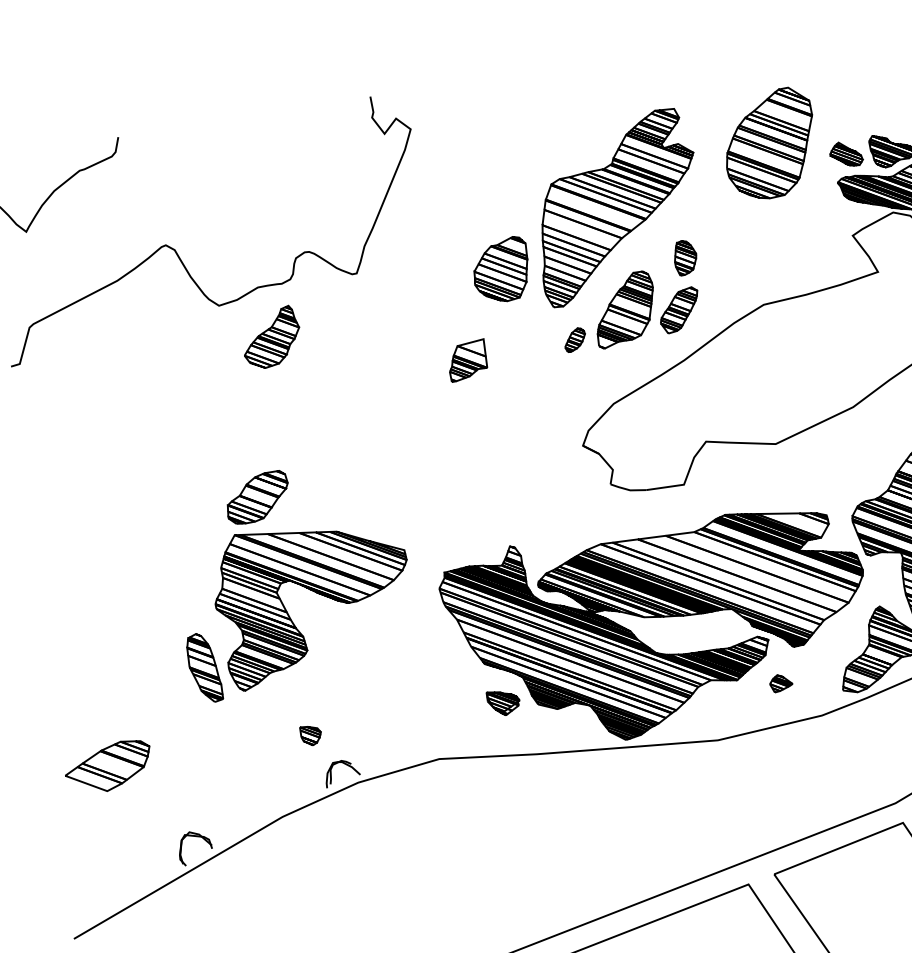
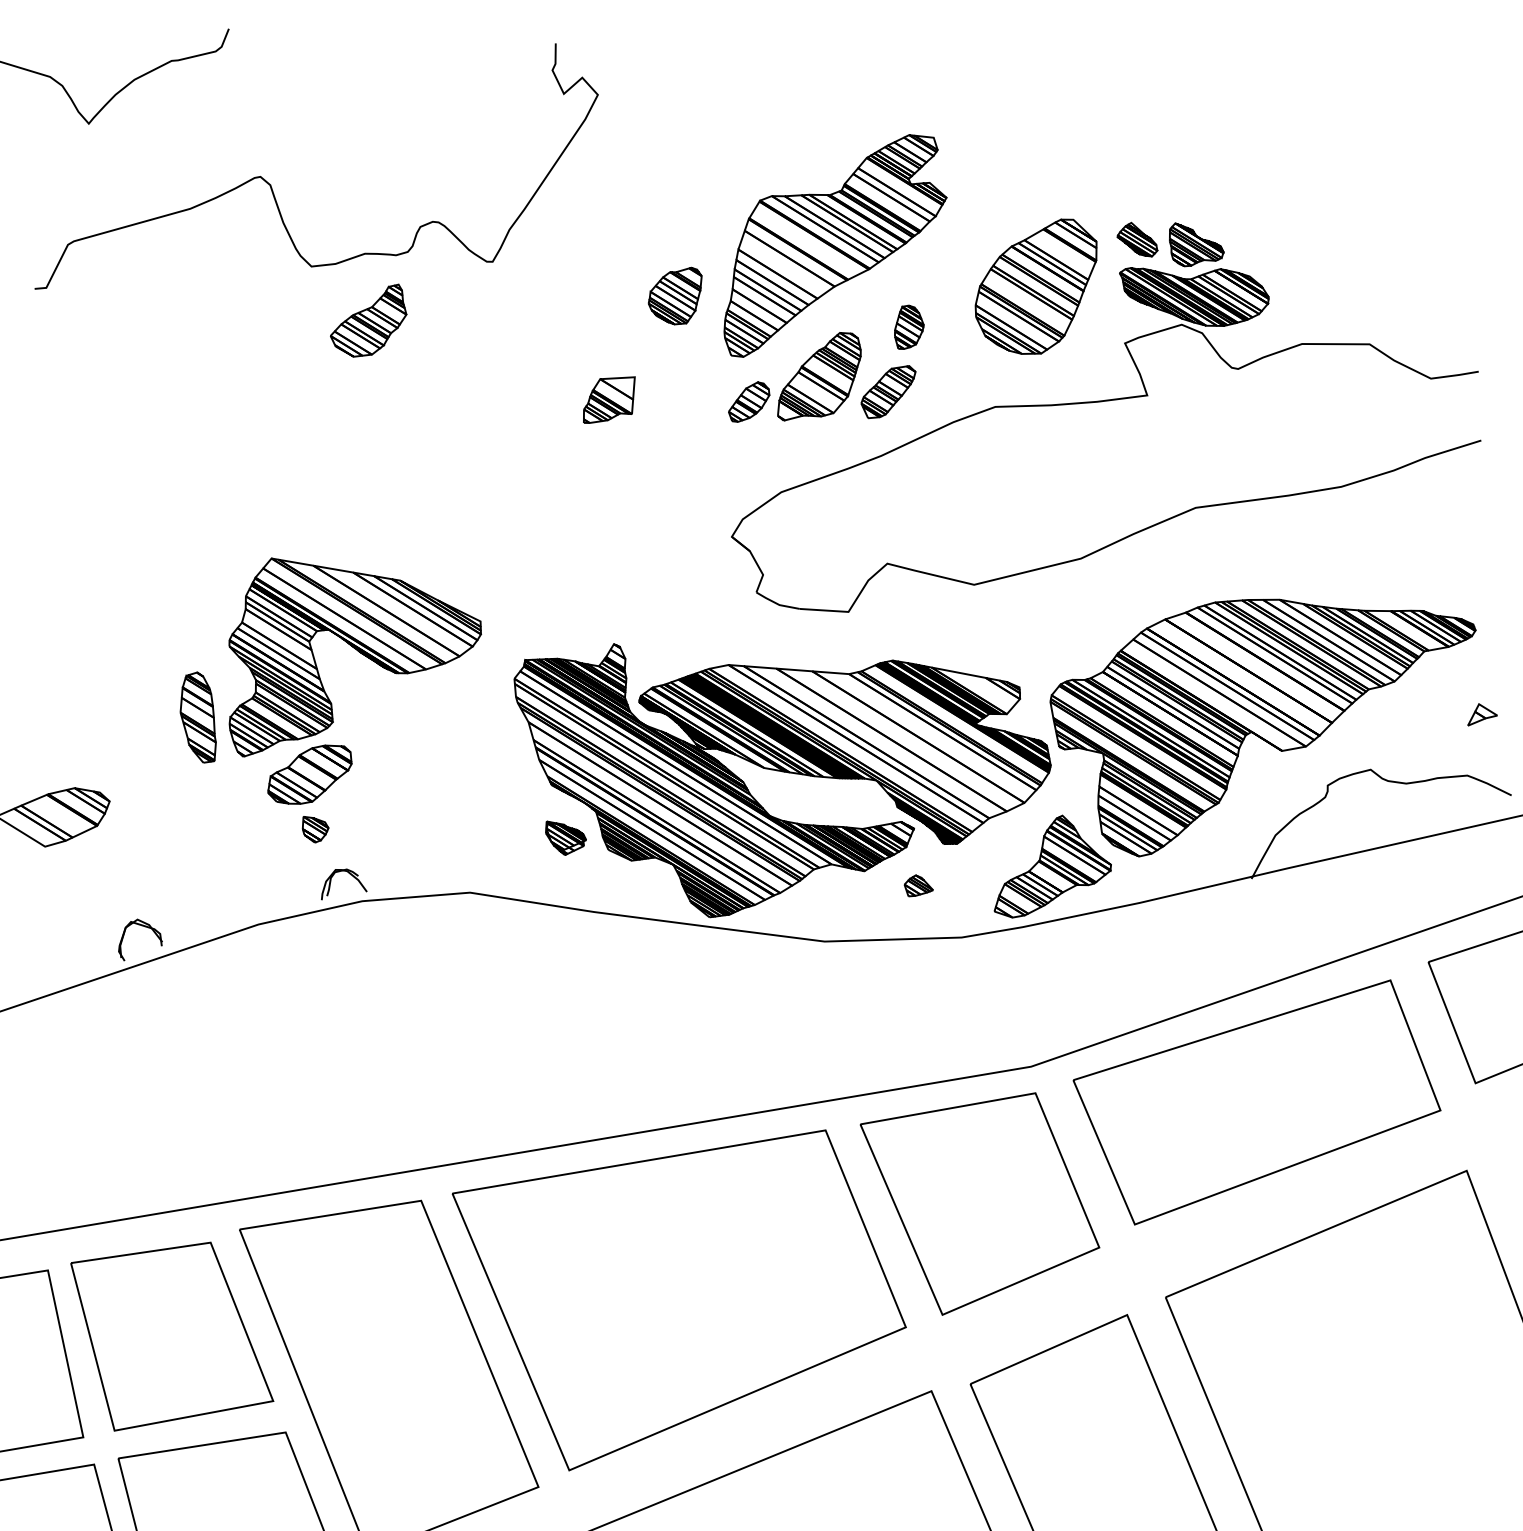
part: (769, 144) -> (1035, 286), moved
part: (500, 270) -> (674, 295), size x0.71
part: (575, 339) -> (749, 401), size x1.43
part: (257, 497) -> (309, 774), moved

